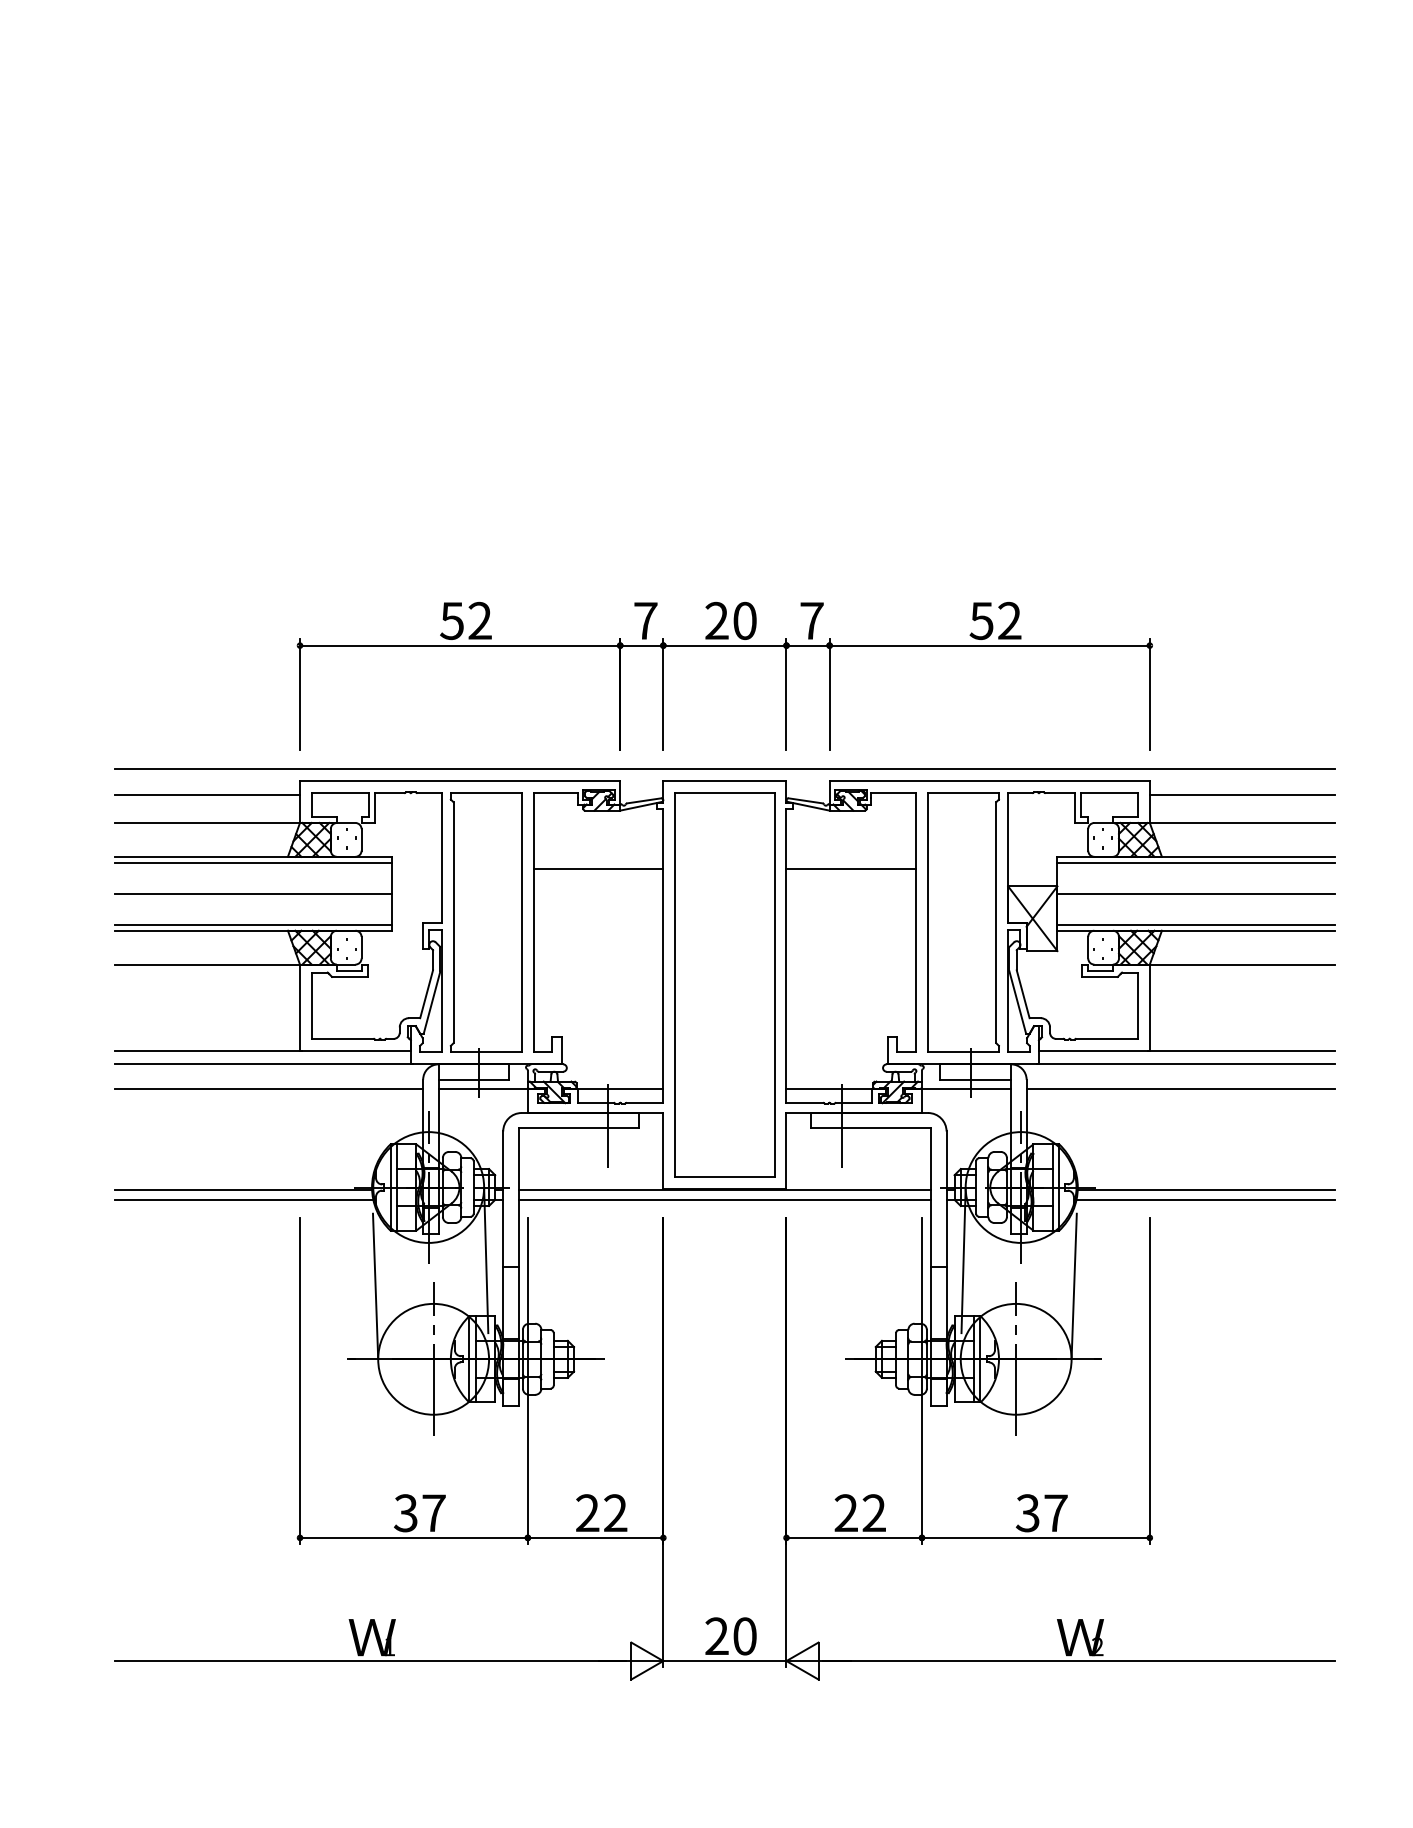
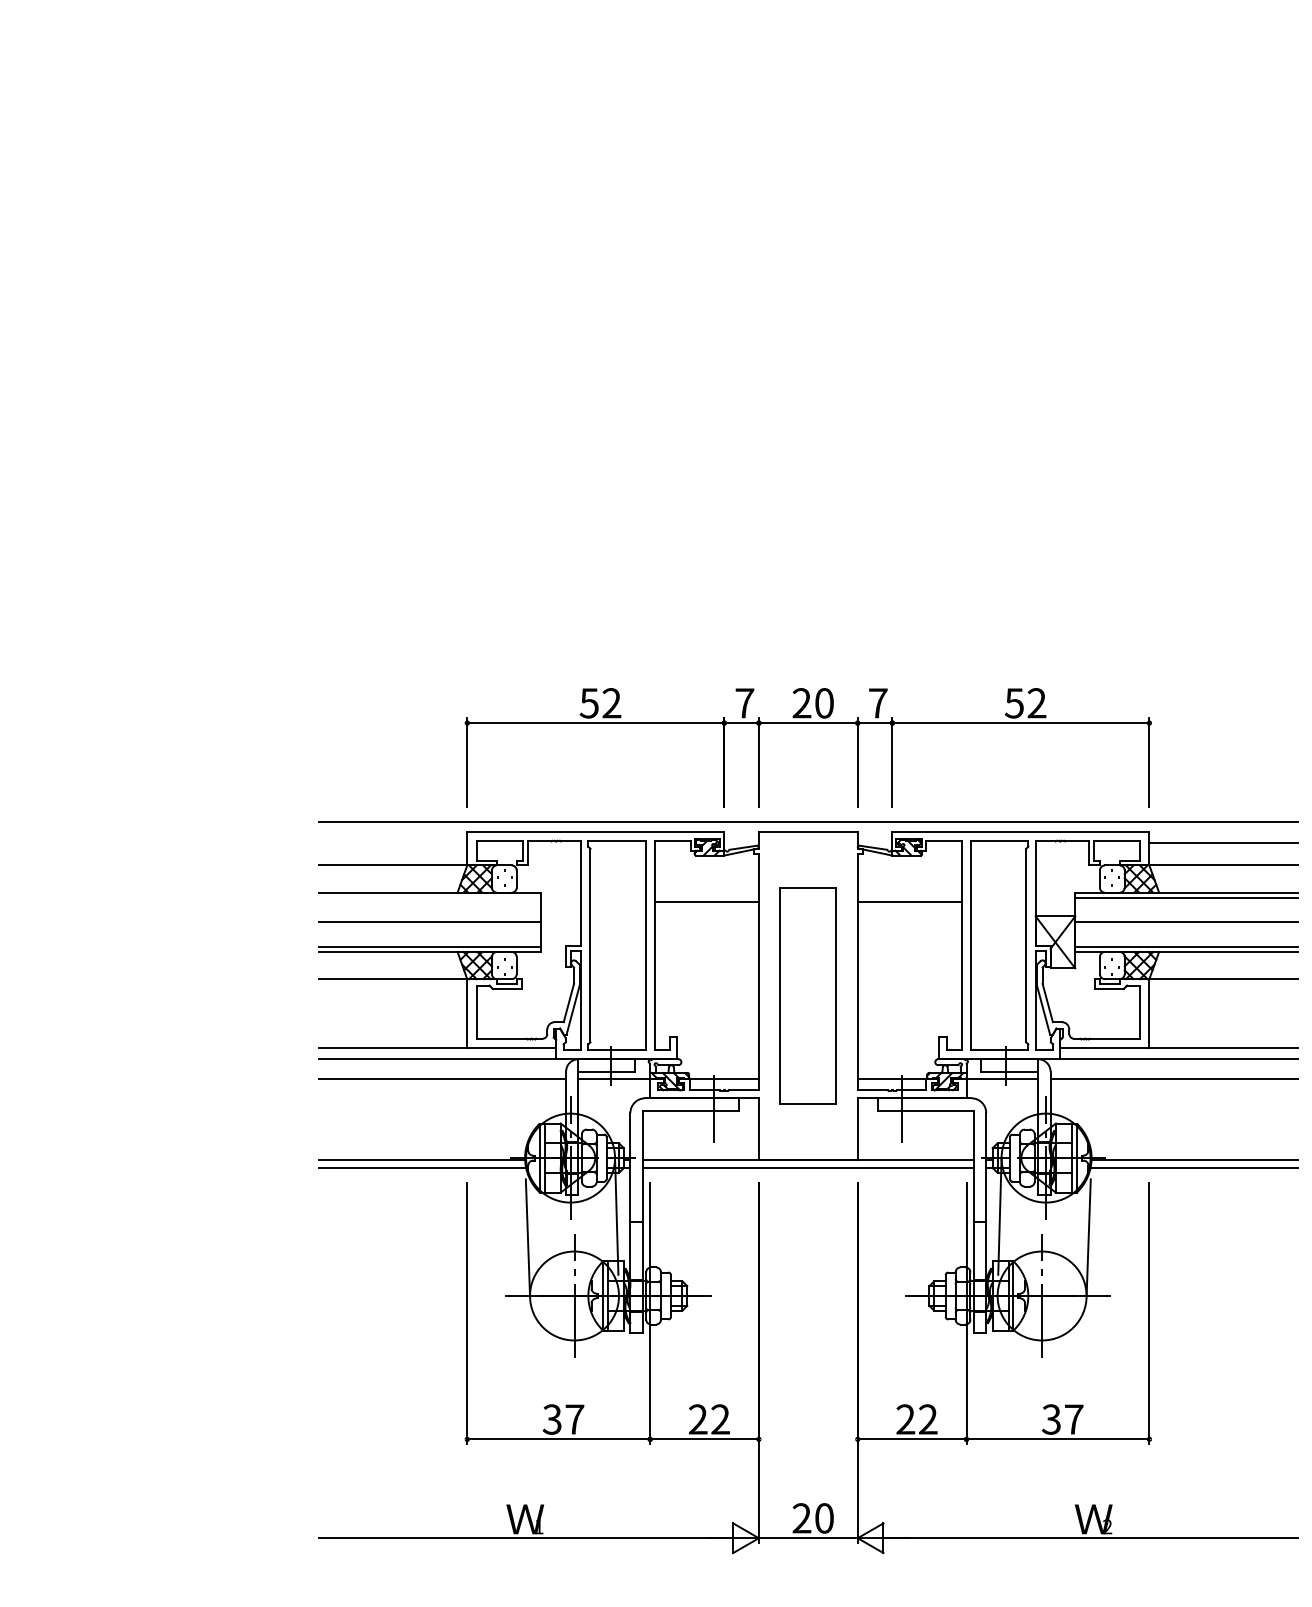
line: (206, 794) -> (392, 842), removed
line: (252, 862) -> (429, 897), removed
part: (723, 984) -> (807, 995), size x0.7

